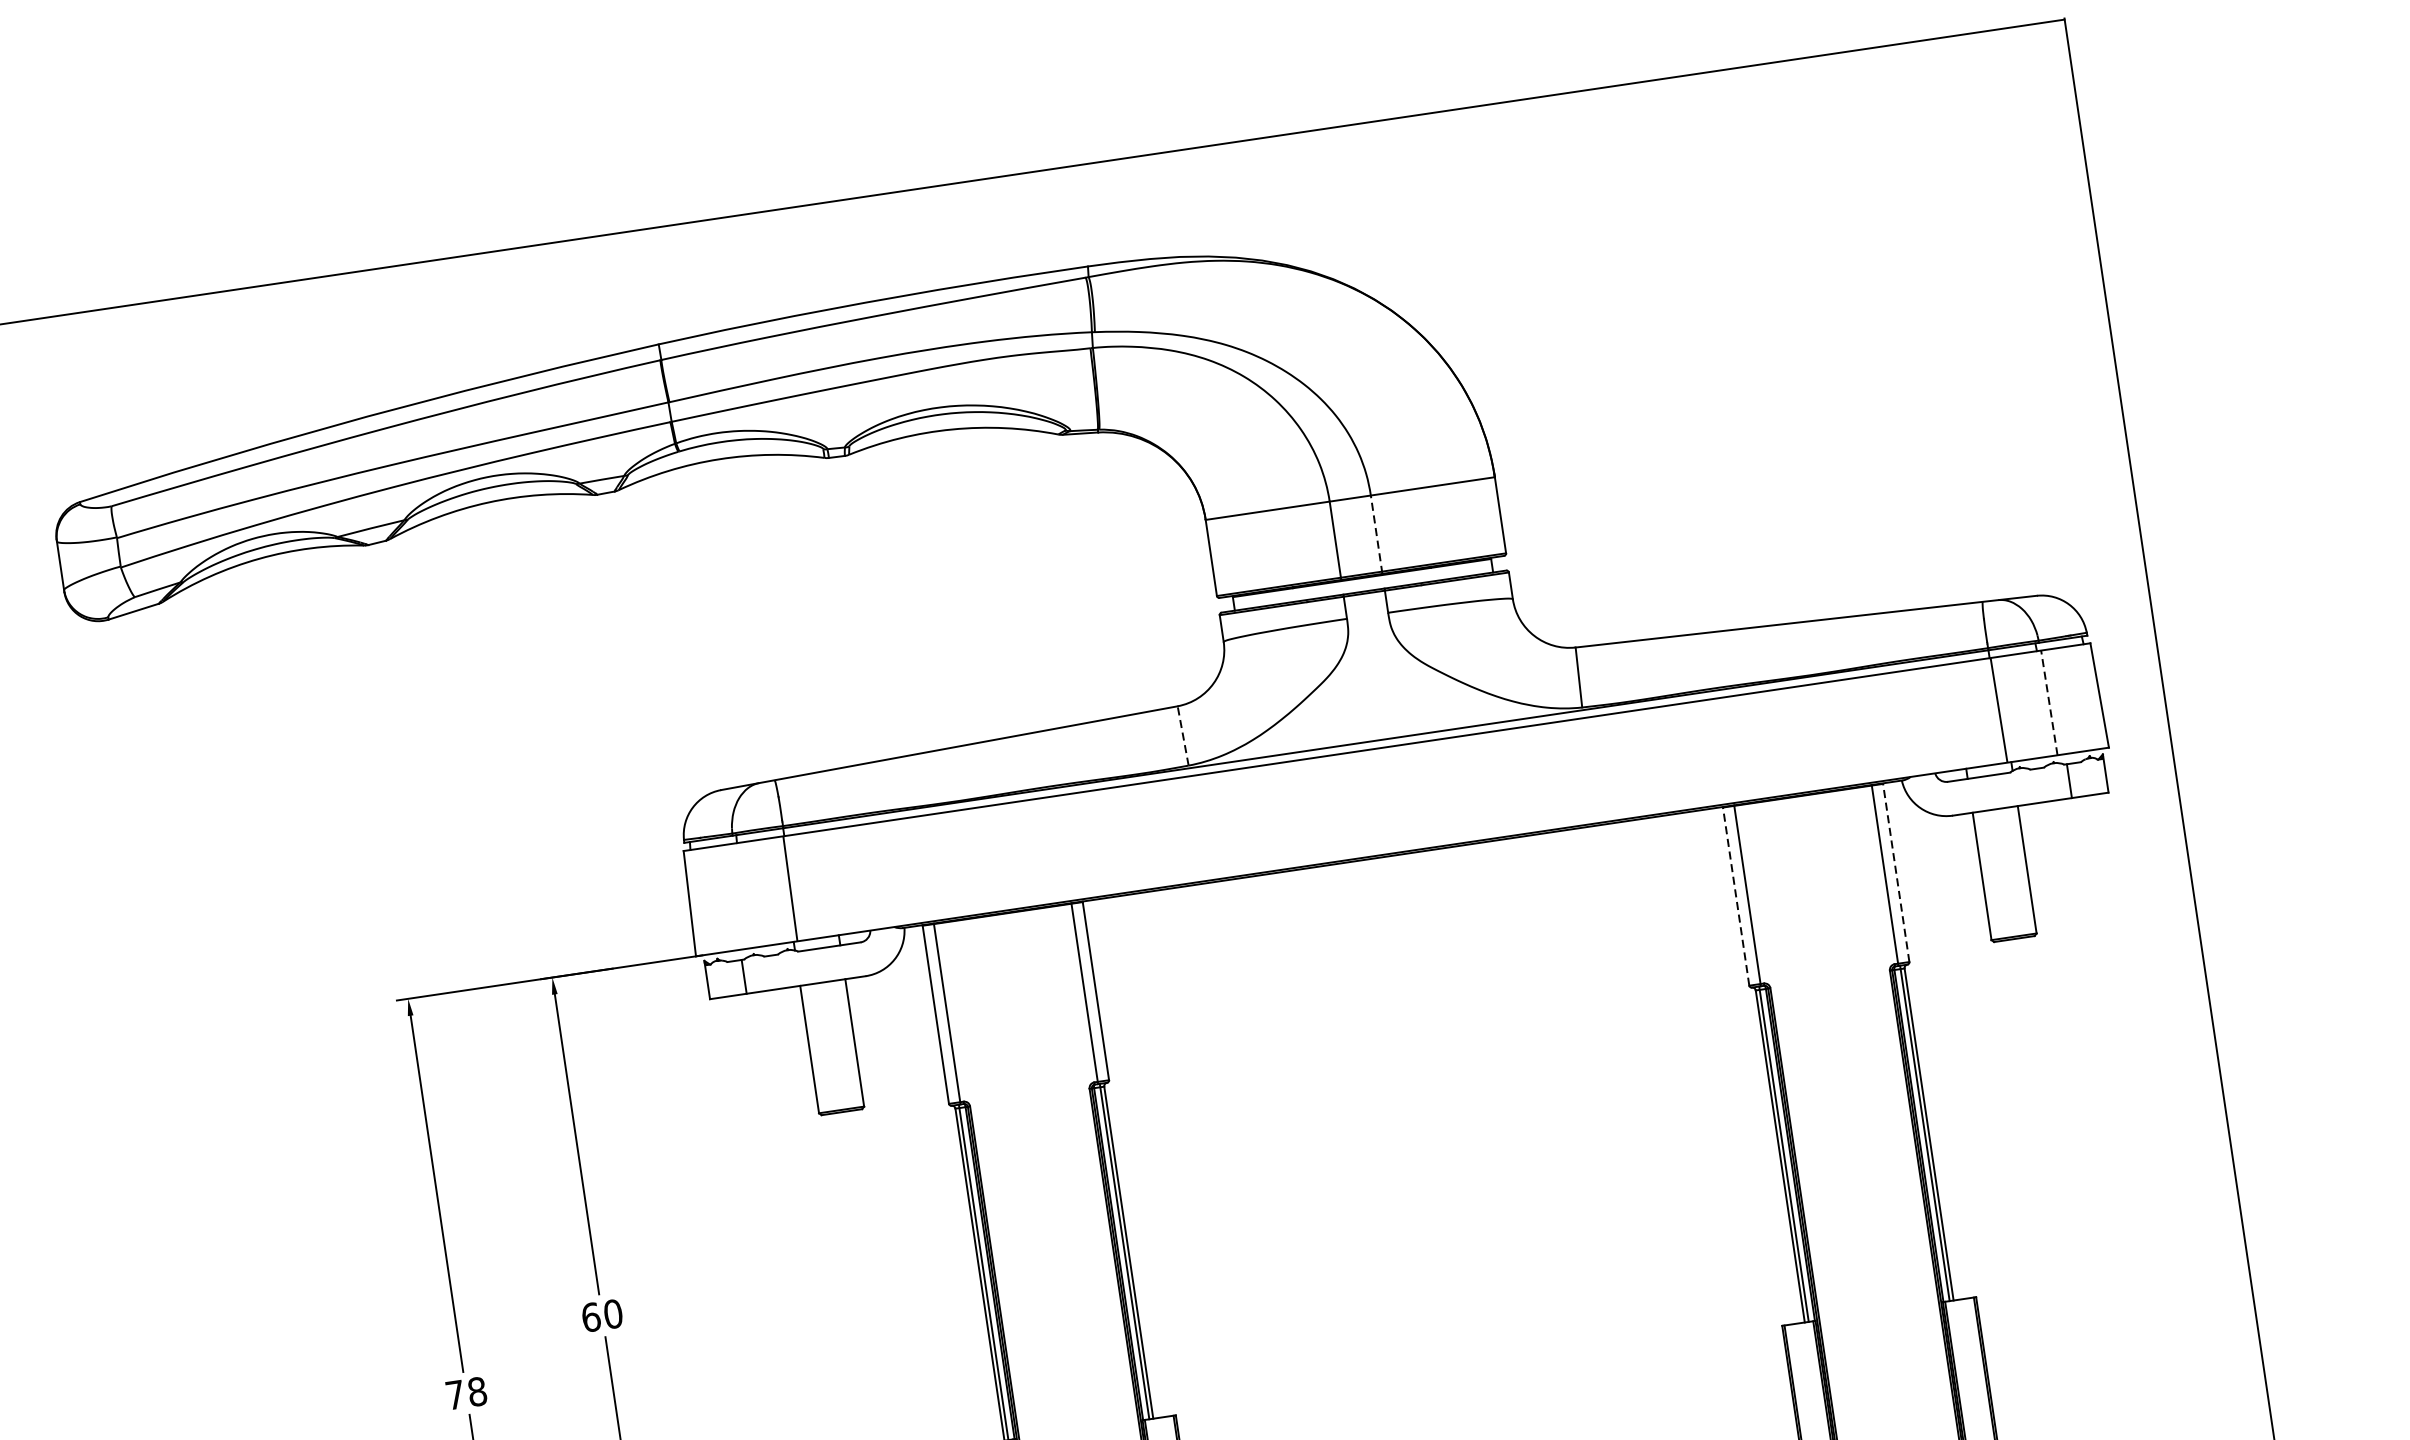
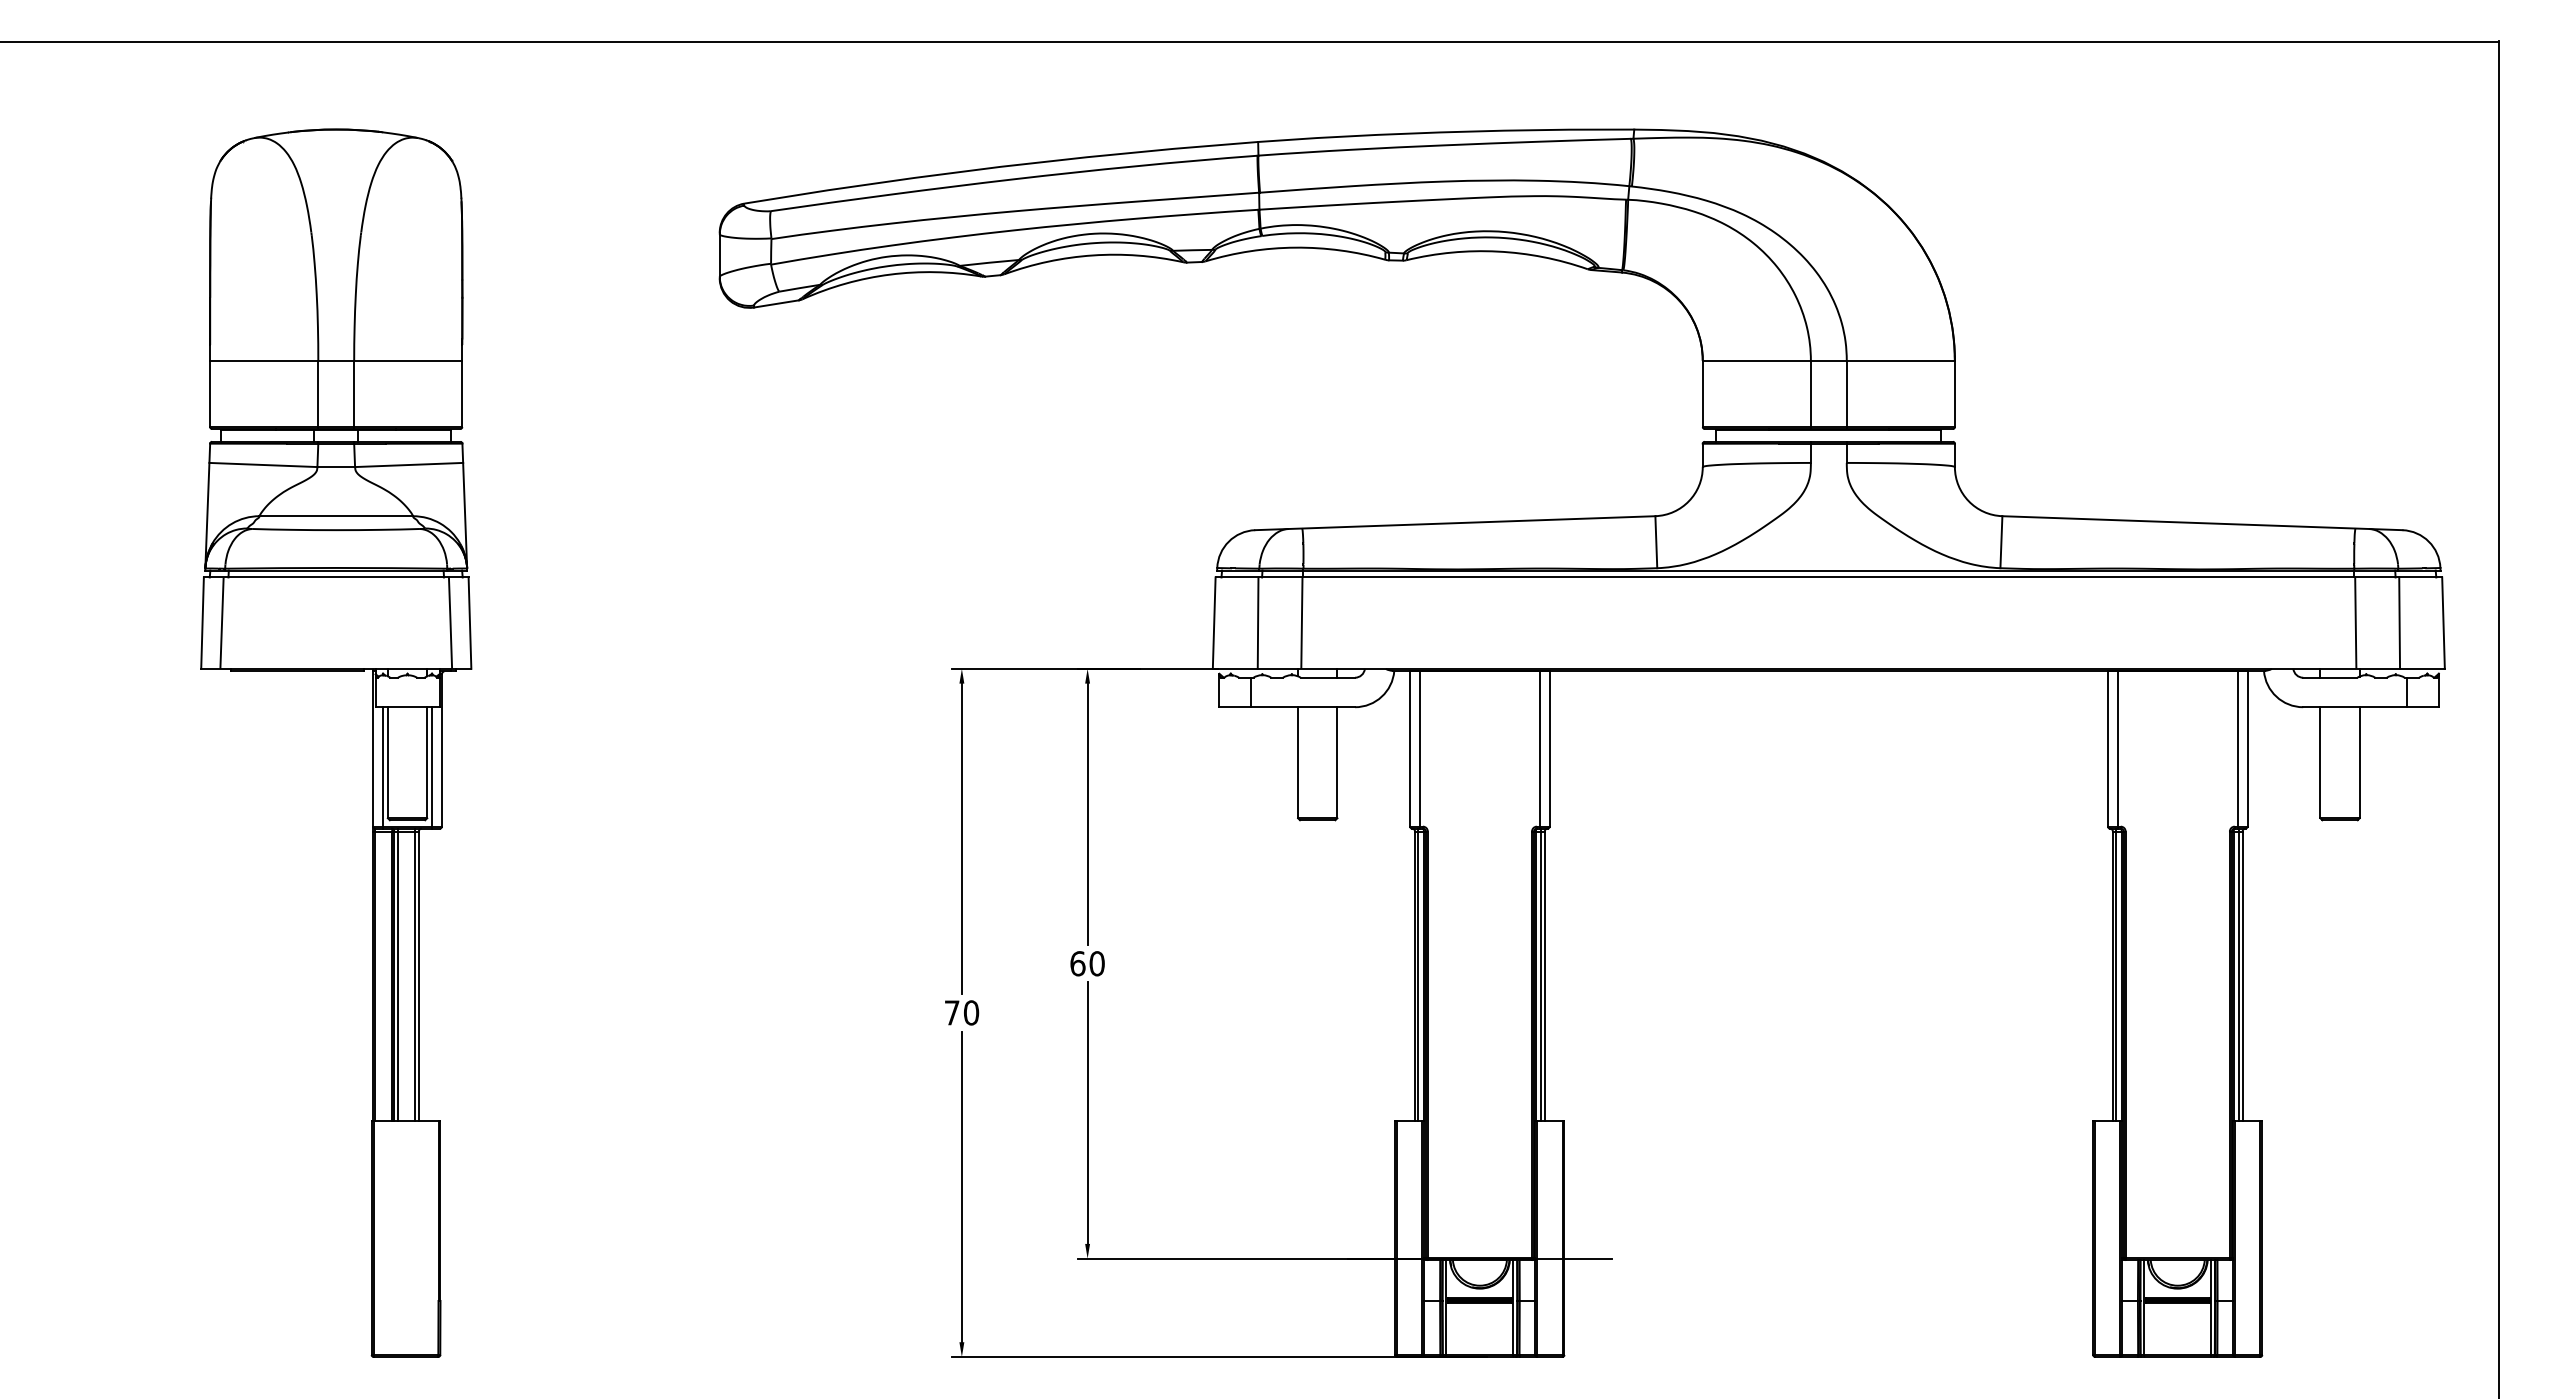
line: (1376, 534) -> (1846, 394), dashed -> solid
line: (2049, 703) -> (2399, 623), dashed -> solid
line: (1183, 735) -> (1656, 541), dashed -> solid
line: (1896, 872) -> (2247, 748), dashed -> solid
line: (739, 895) -> (1257, 622), added
line: (1735, 896) -> (2107, 748), dashed -> solid
text: (477, 1391) -> (971, 1012), 78 -> 70

